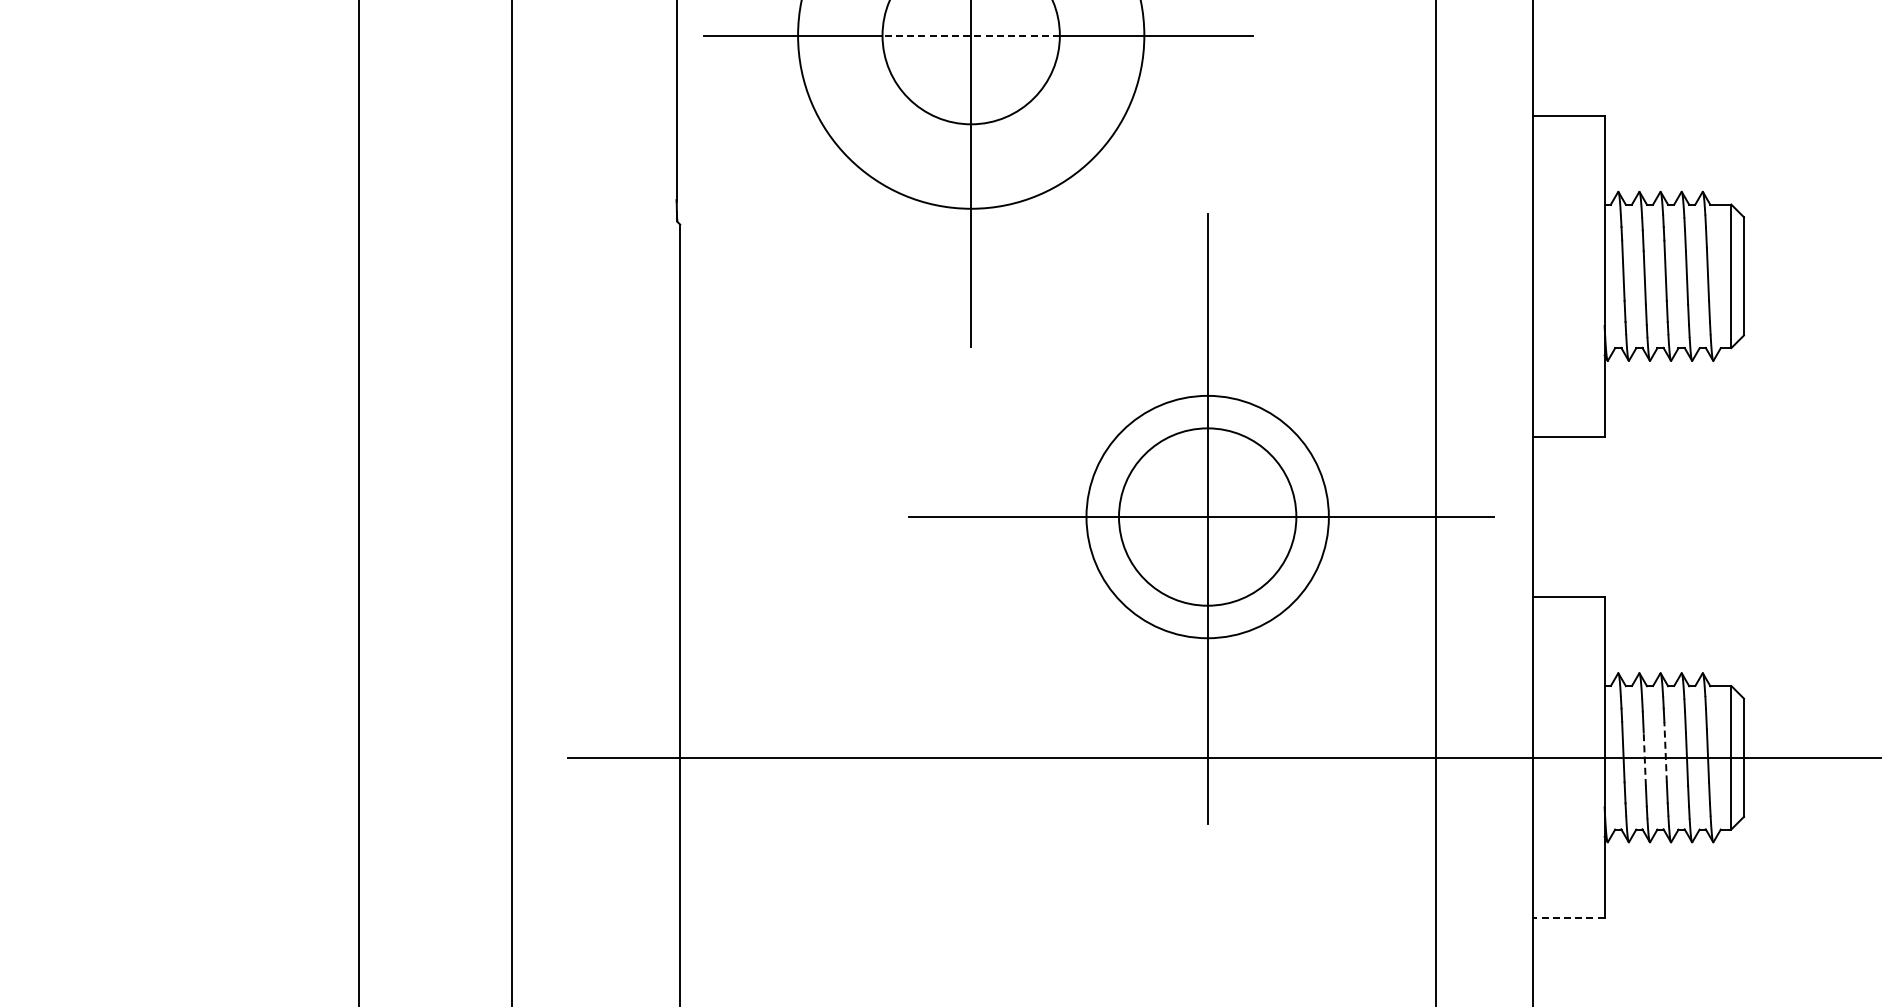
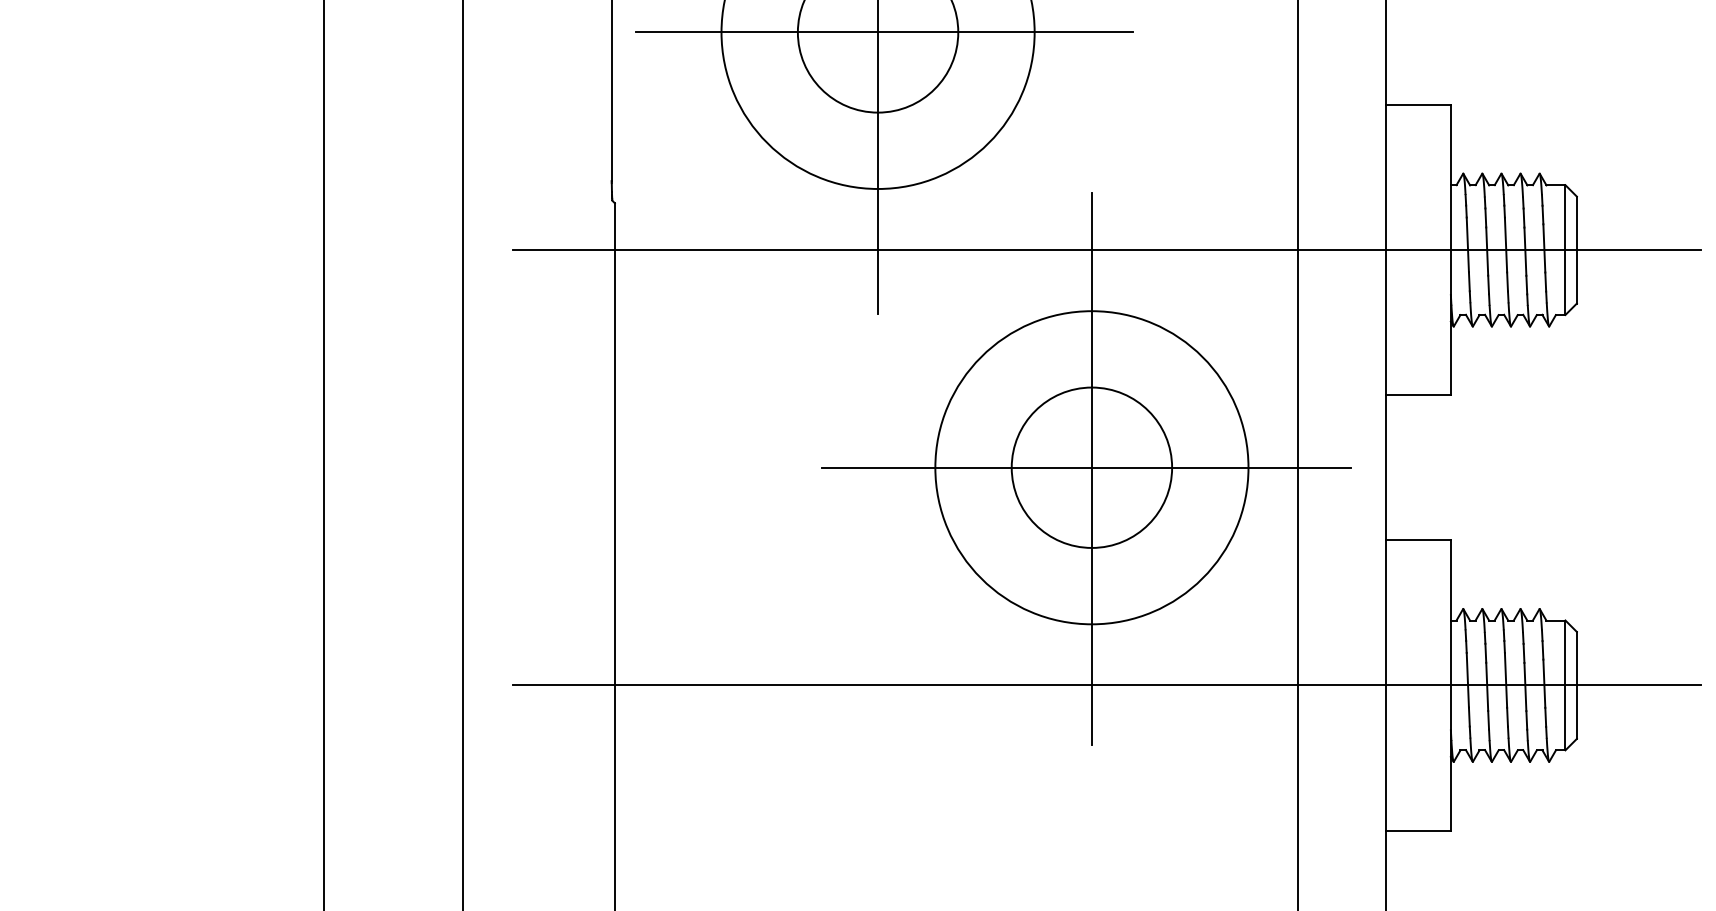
line: (971, 35) -> (878, 32), dashed -> solid
line: (1224, 276) -> (1107, 250), added
circle: (1207, 516) -> (1091, 467), size x1.43
line: (1665, 751) -> (1505, 679), dashed -> solid
line: (1644, 759) -> (1486, 687), dashed -> solid
line: (1568, 918) -> (1418, 830), dashed -> solid

